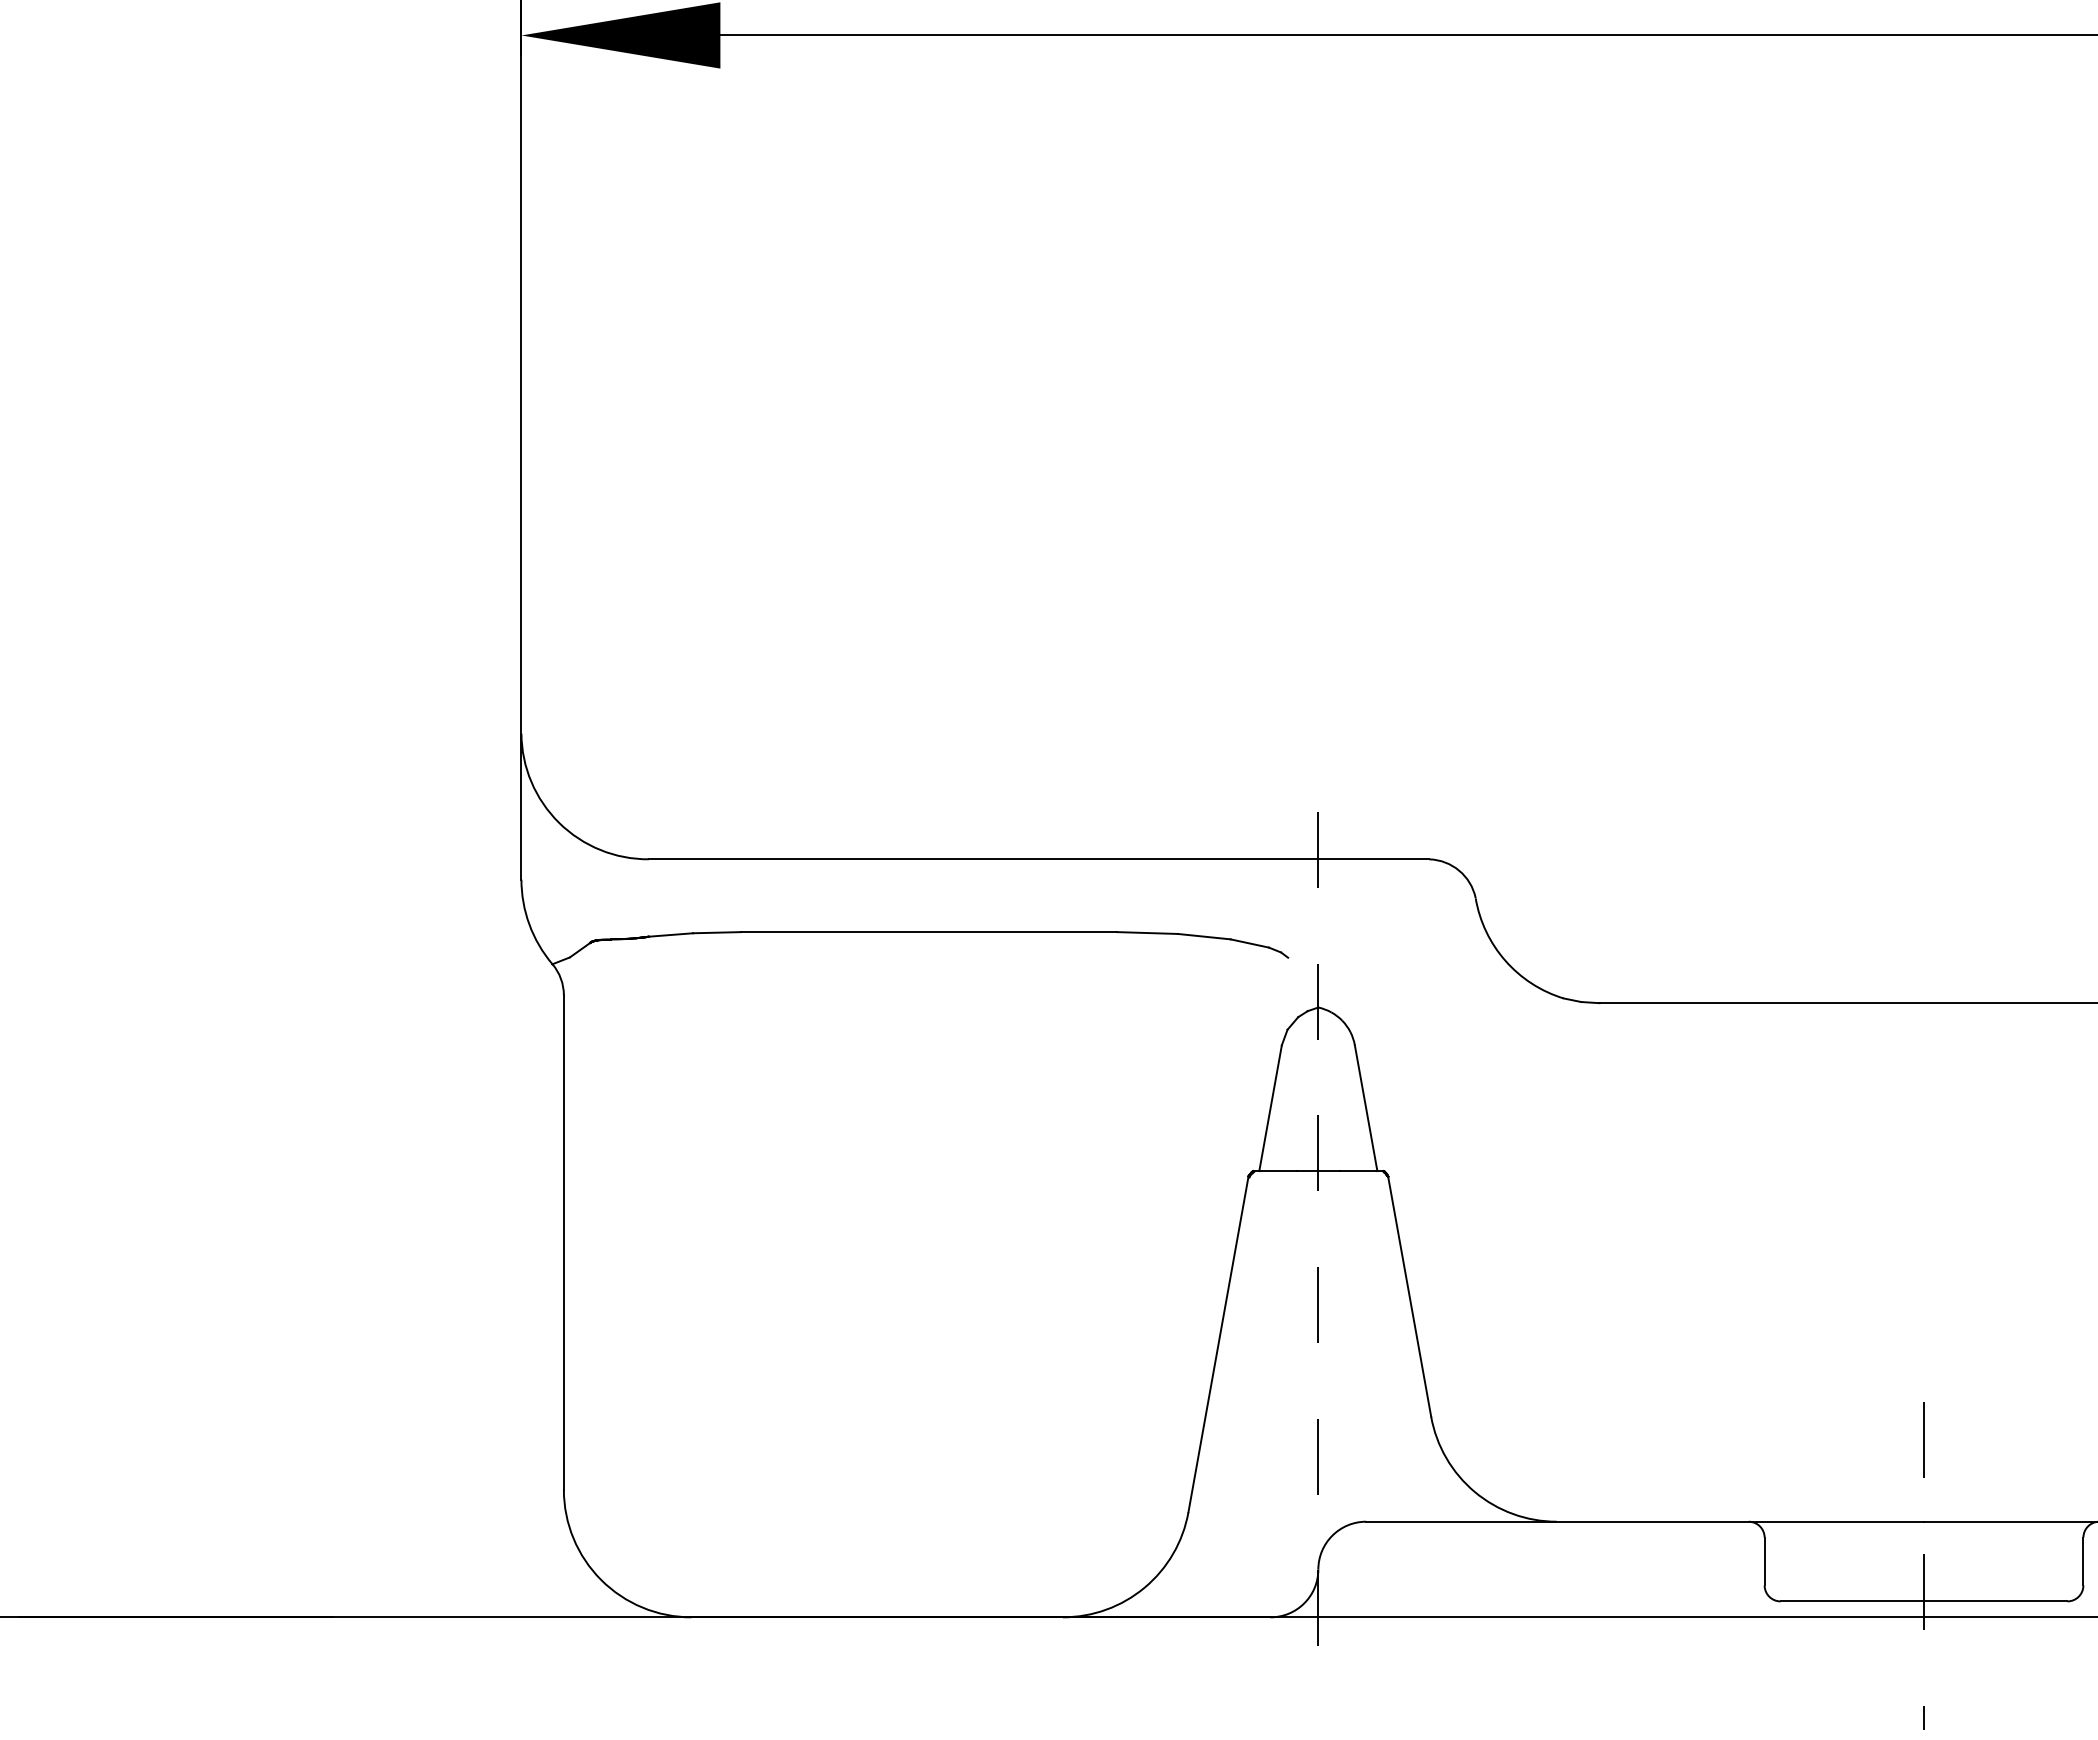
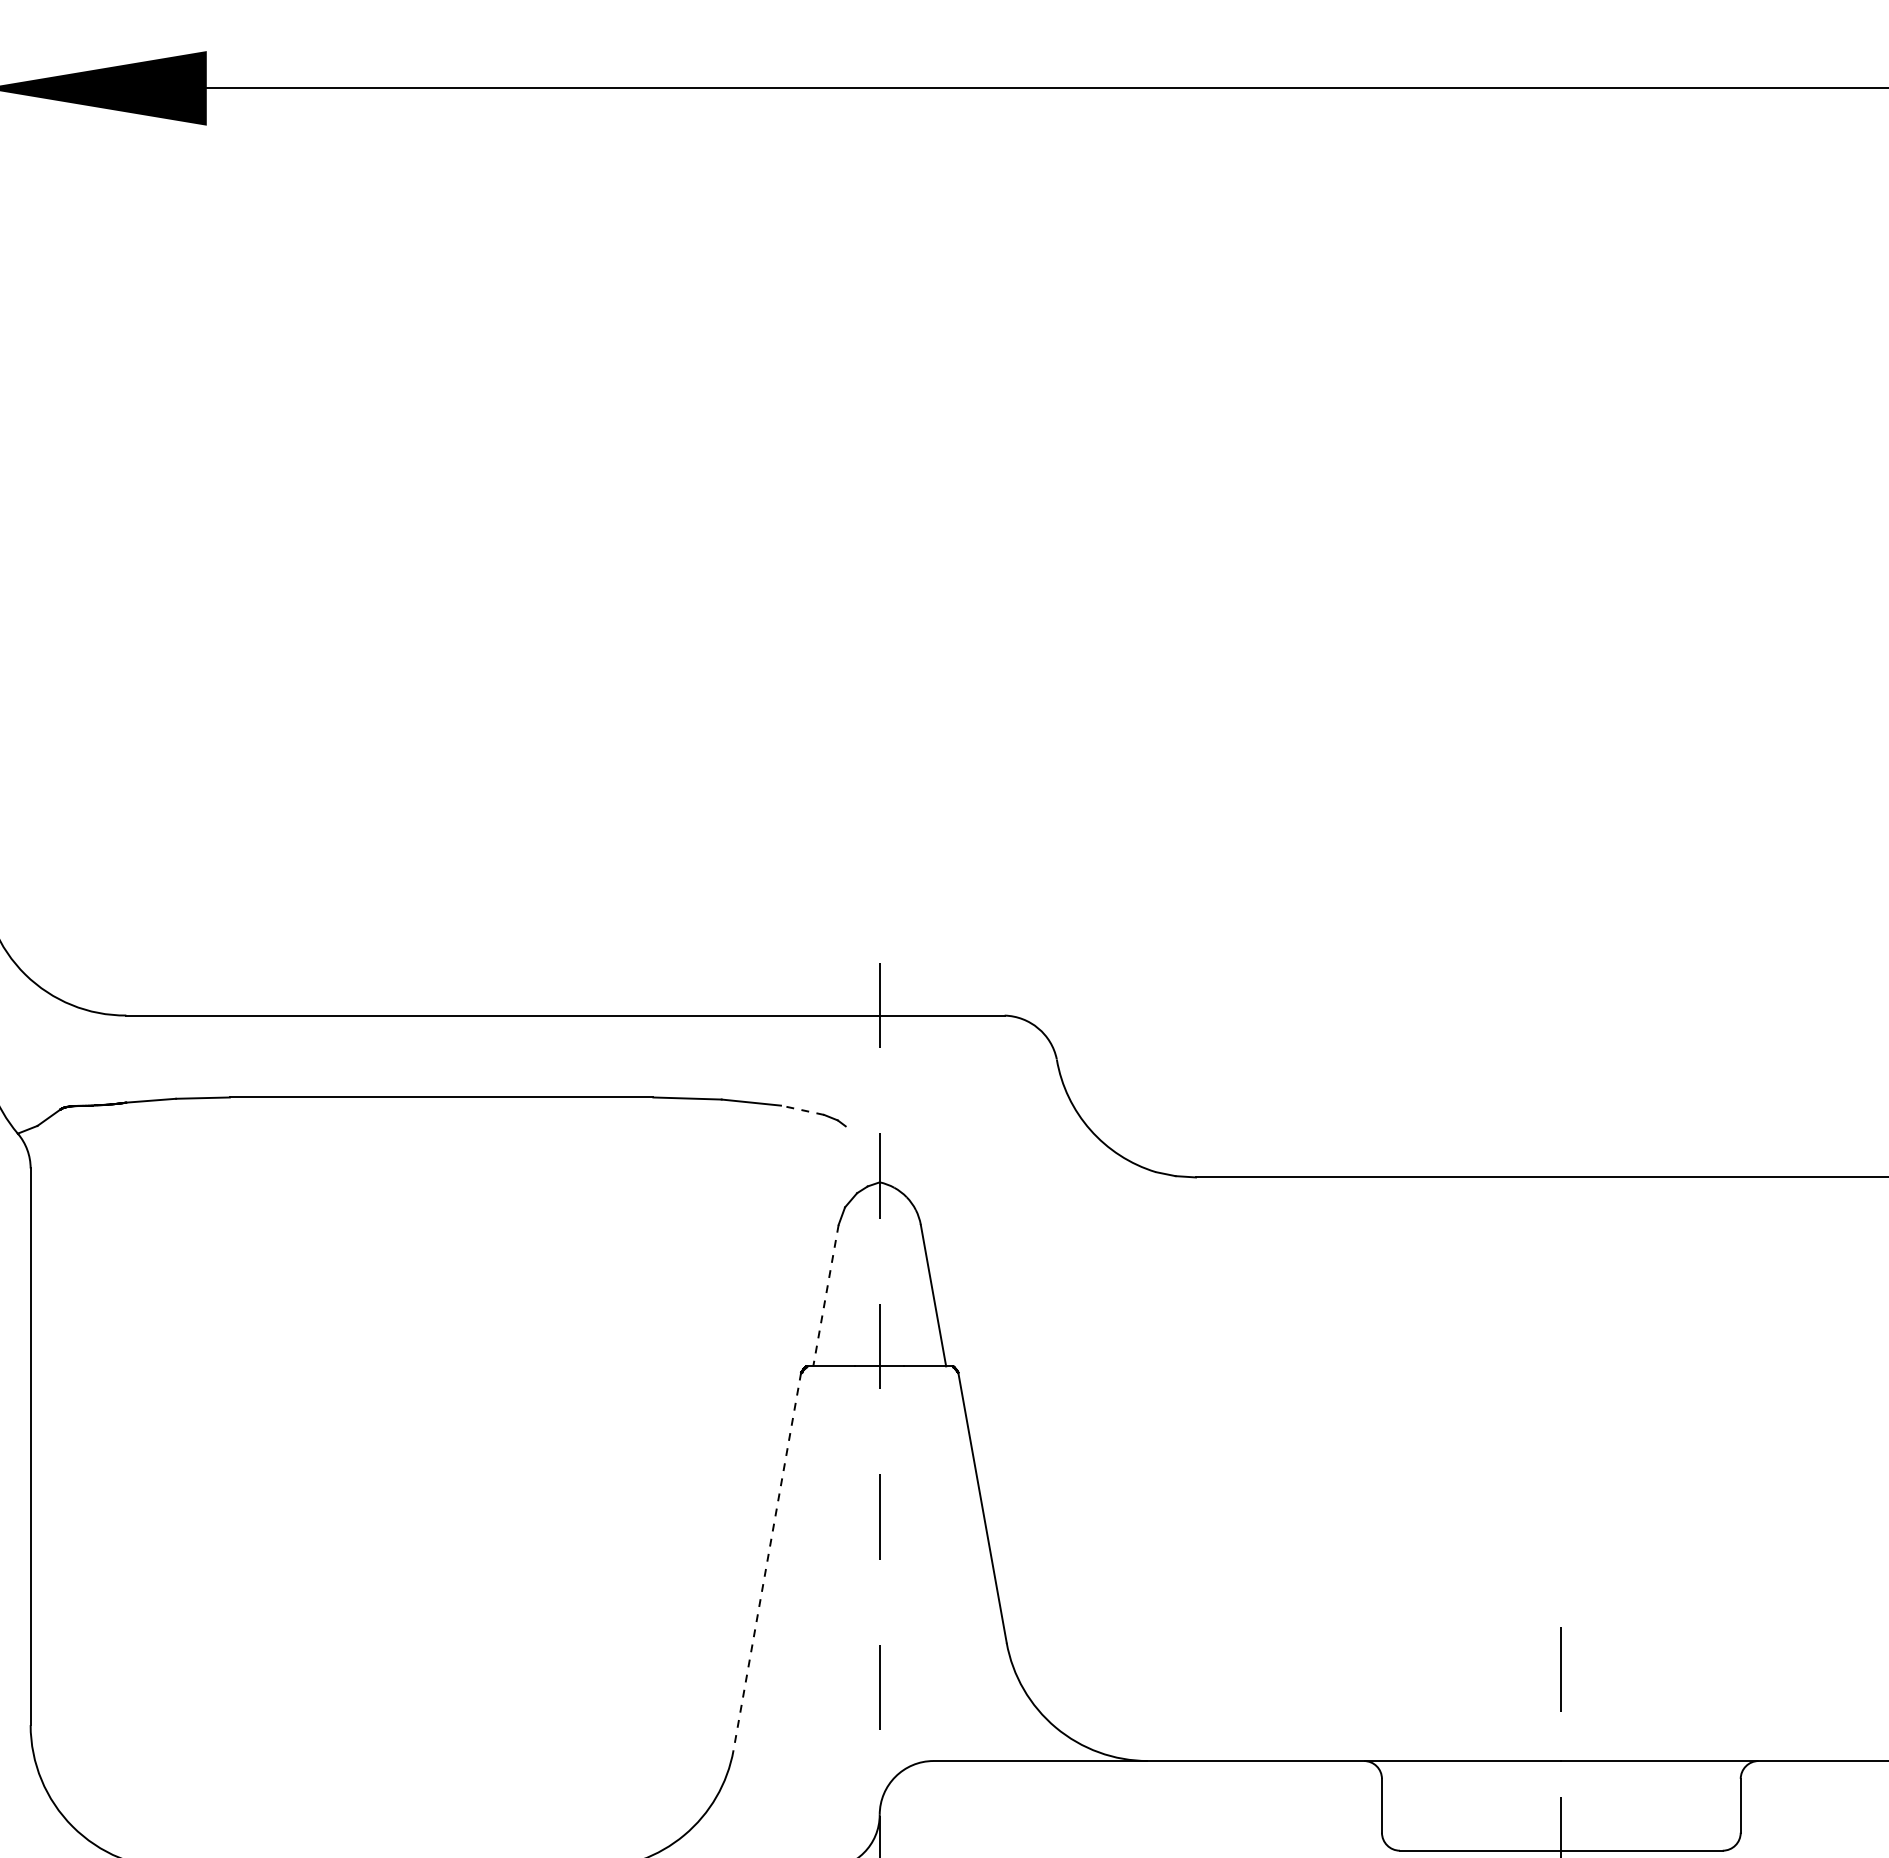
line: (1249, 943) -> (802, 1110), solid -> dashed
line: (1270, 1108) -> (825, 1295), solid -> dashed
line: (1218, 1344) -> (767, 1561), solid -> dashed

